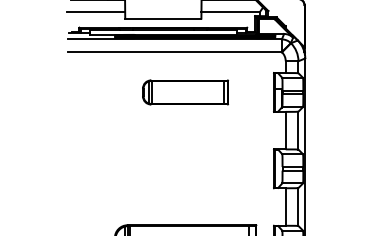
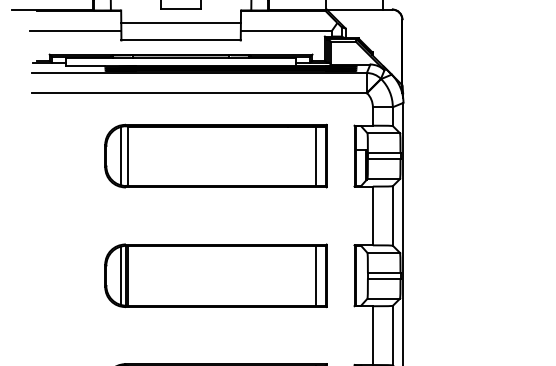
line: (163, 7) -> (181, 23), added
part: (185, 92) -> (215, 156), size x1.67
part: (185, 168) -> (215, 275), added

